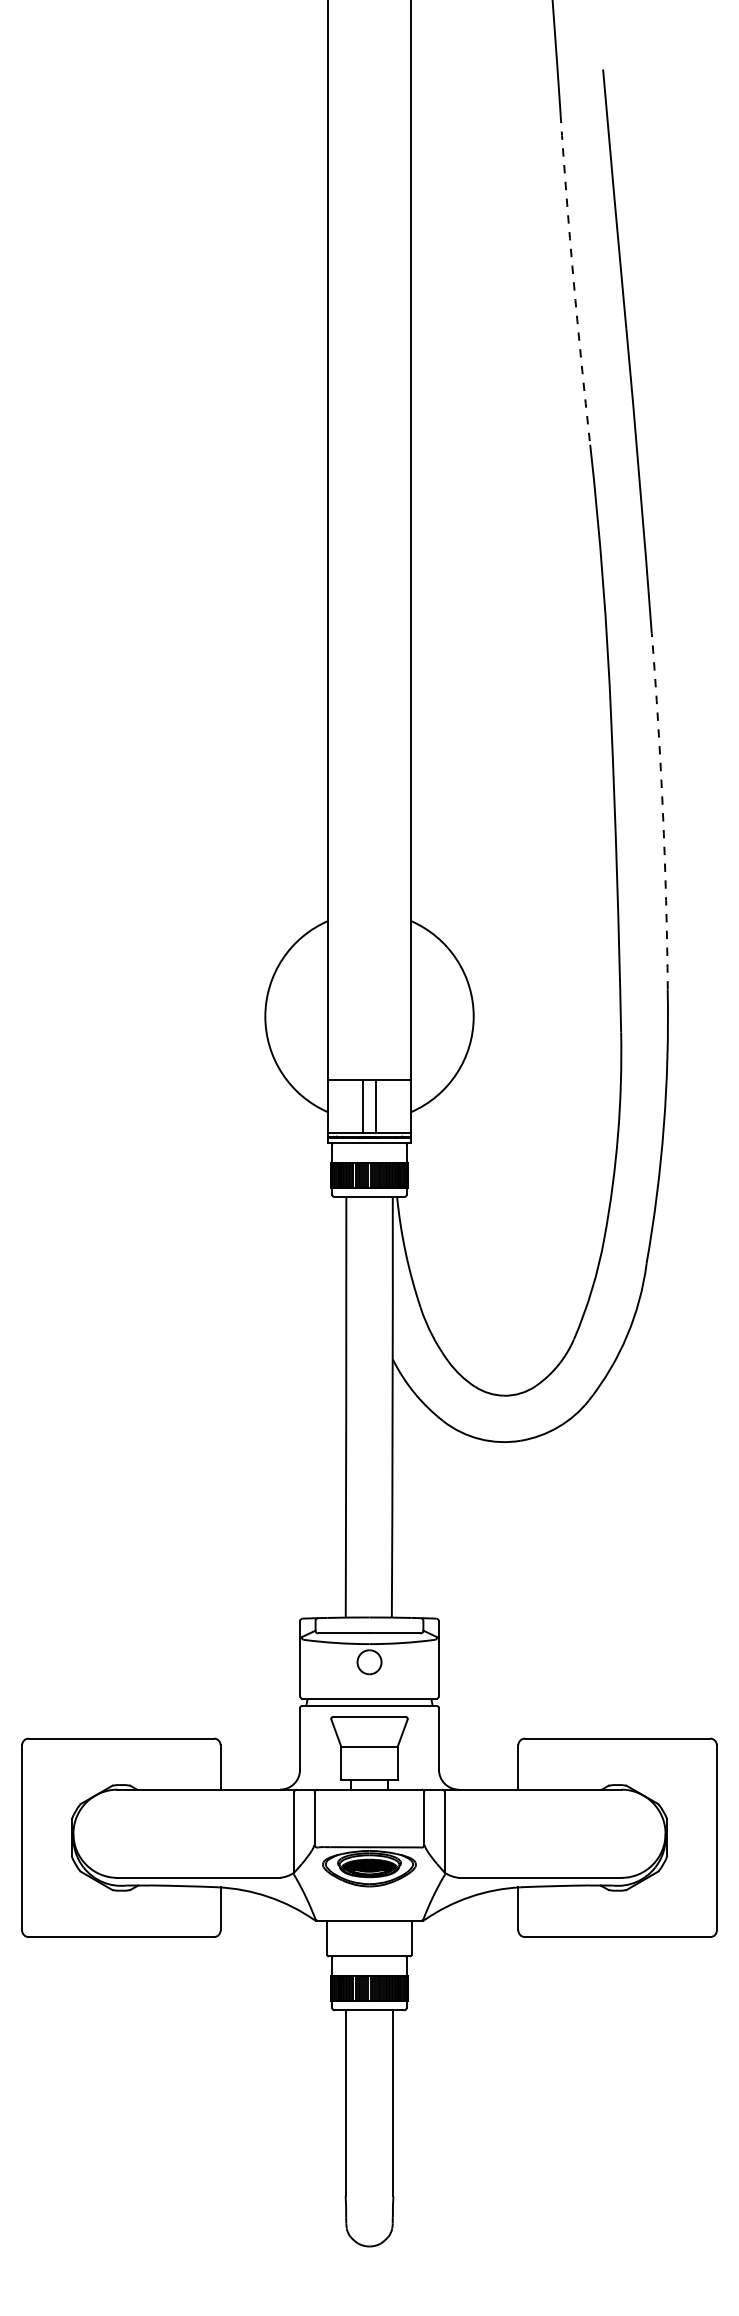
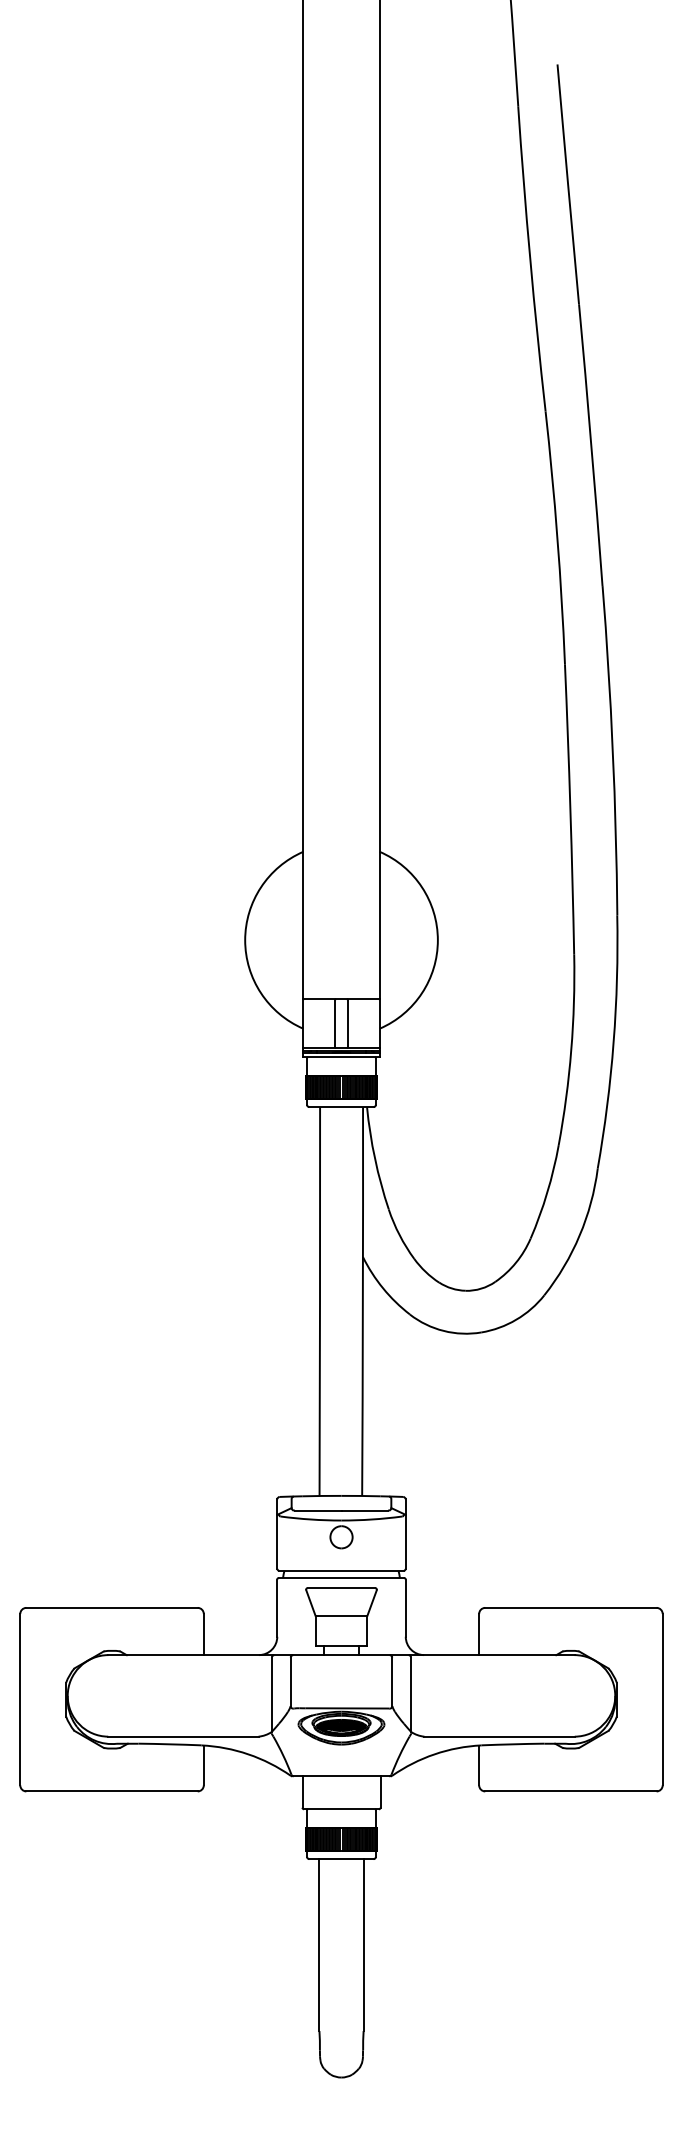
arc: (573, 279) -> (530, 258), dashed -> solid
arc: (662, 811) -> (612, 750), dashed -> solid

